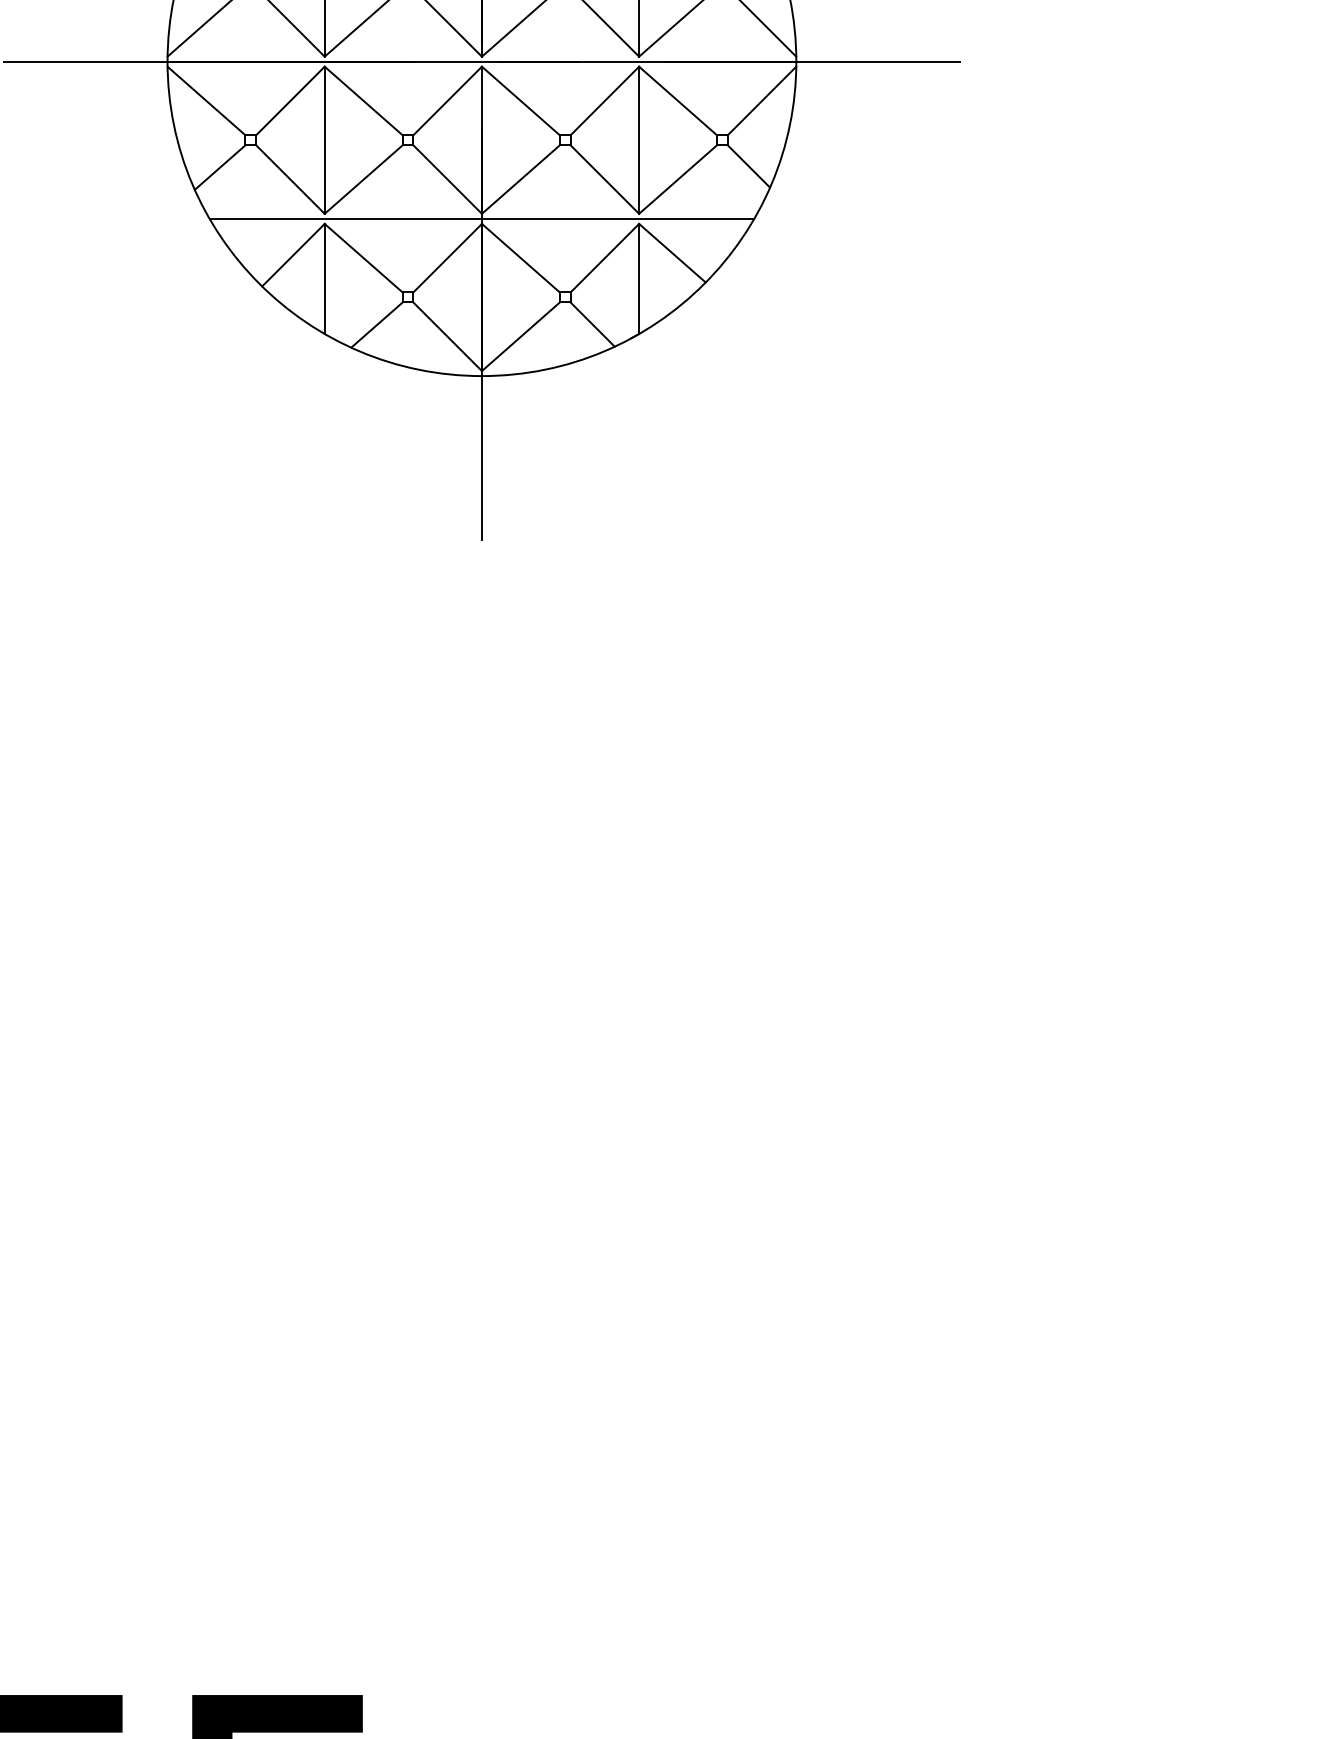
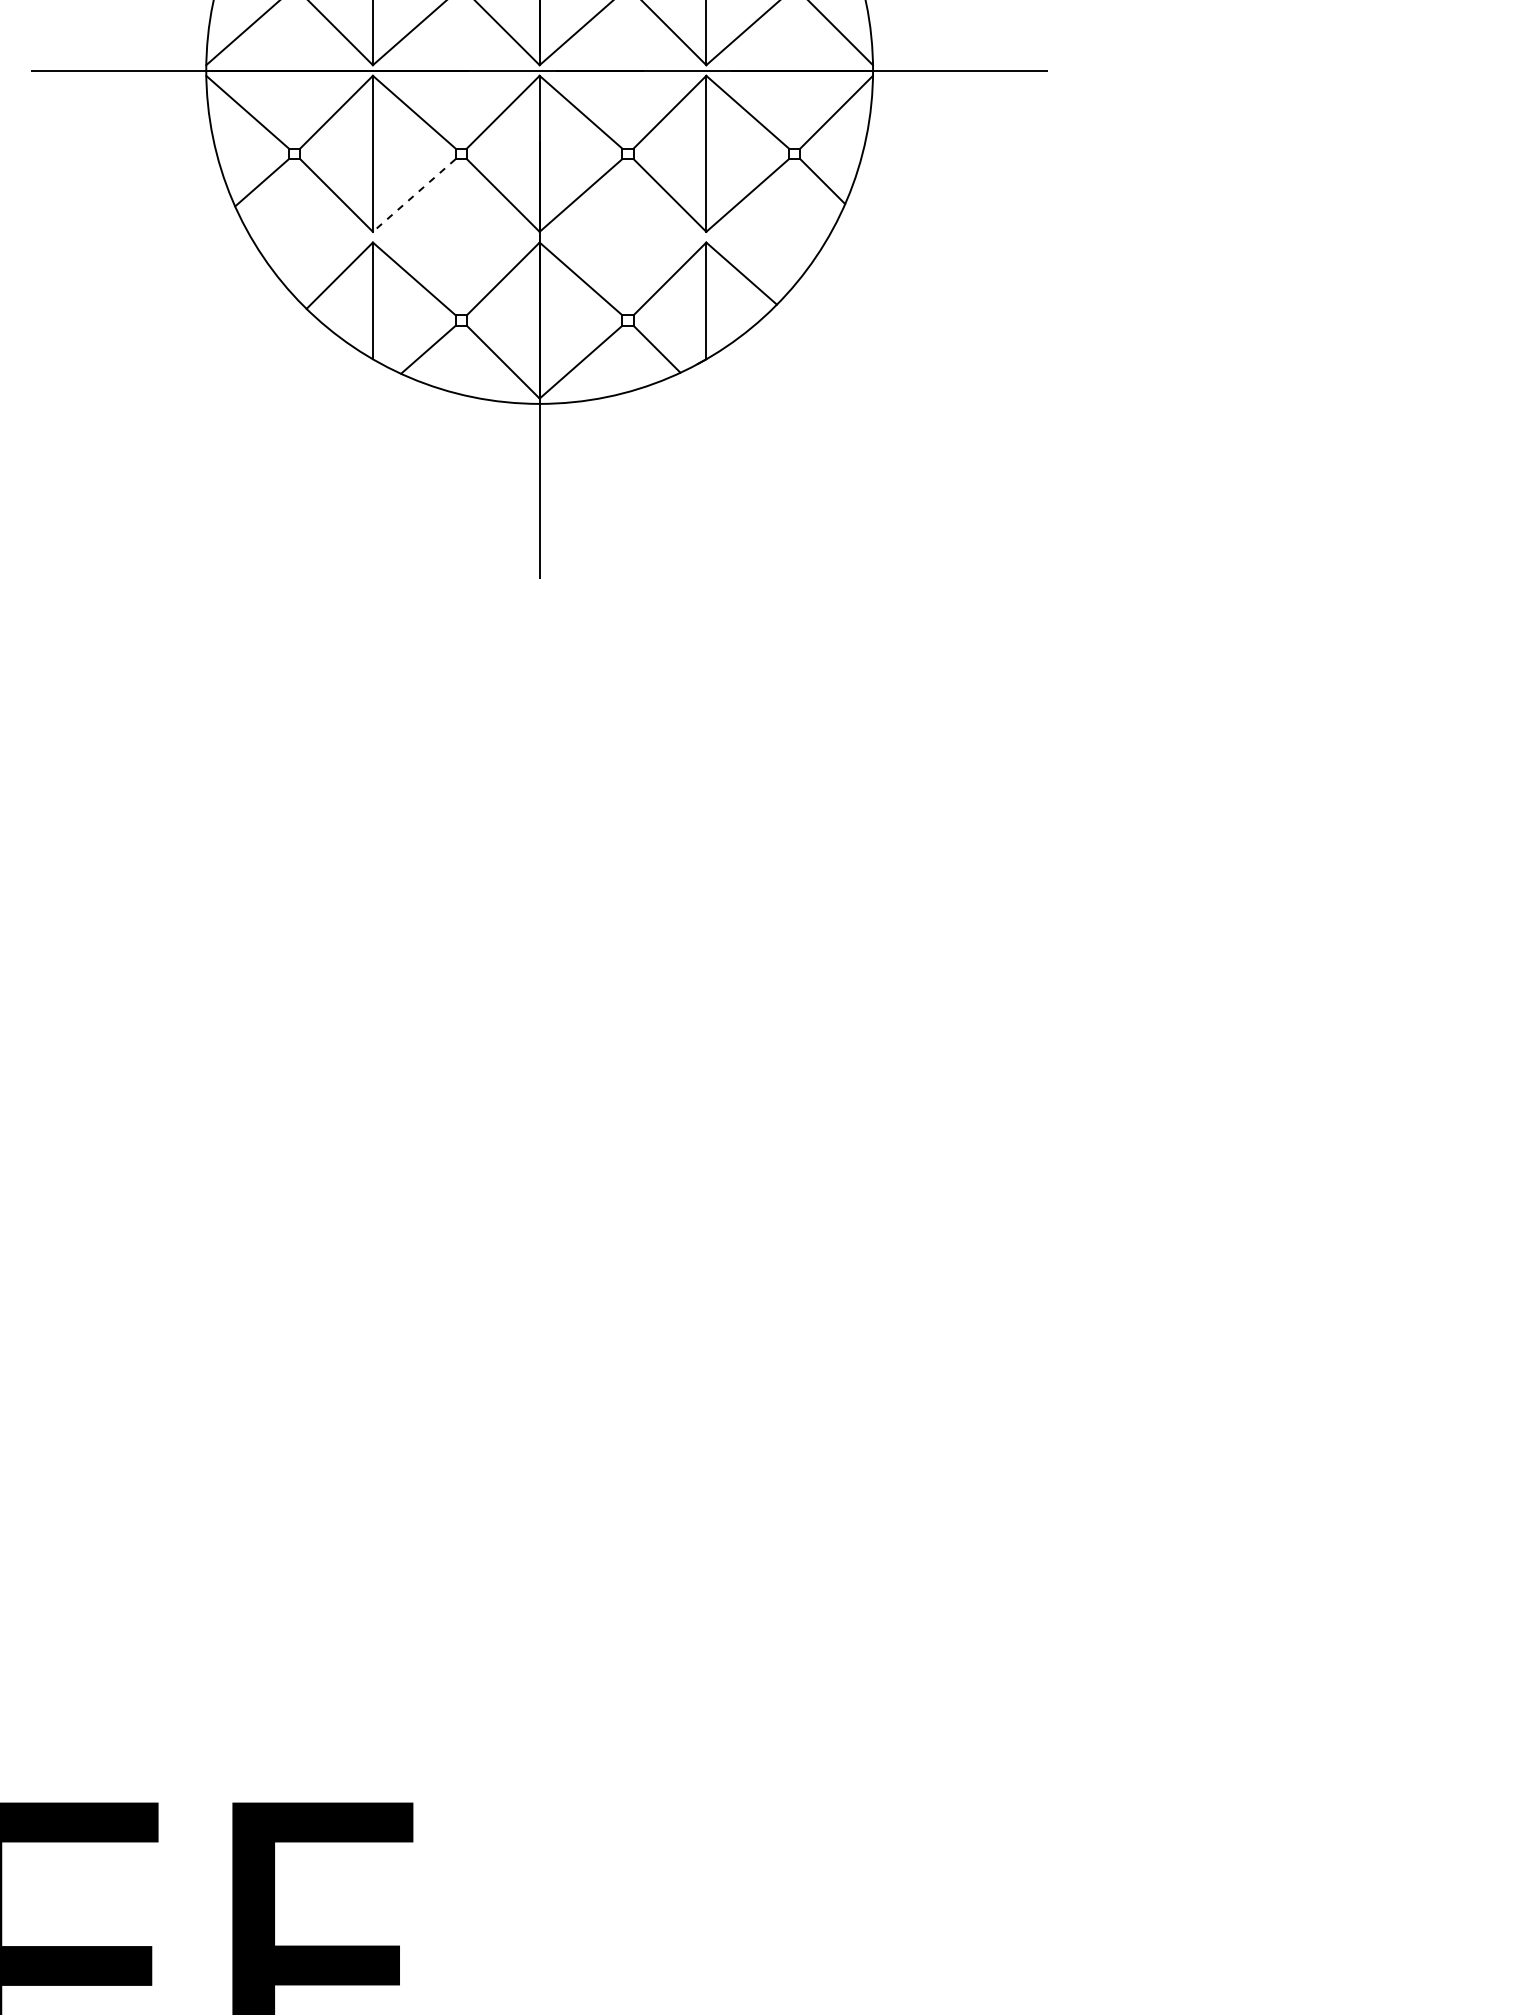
line: (362, 179) -> (413, 195), solid -> dashed
line: (481, 219) -> (539, 237), removed

